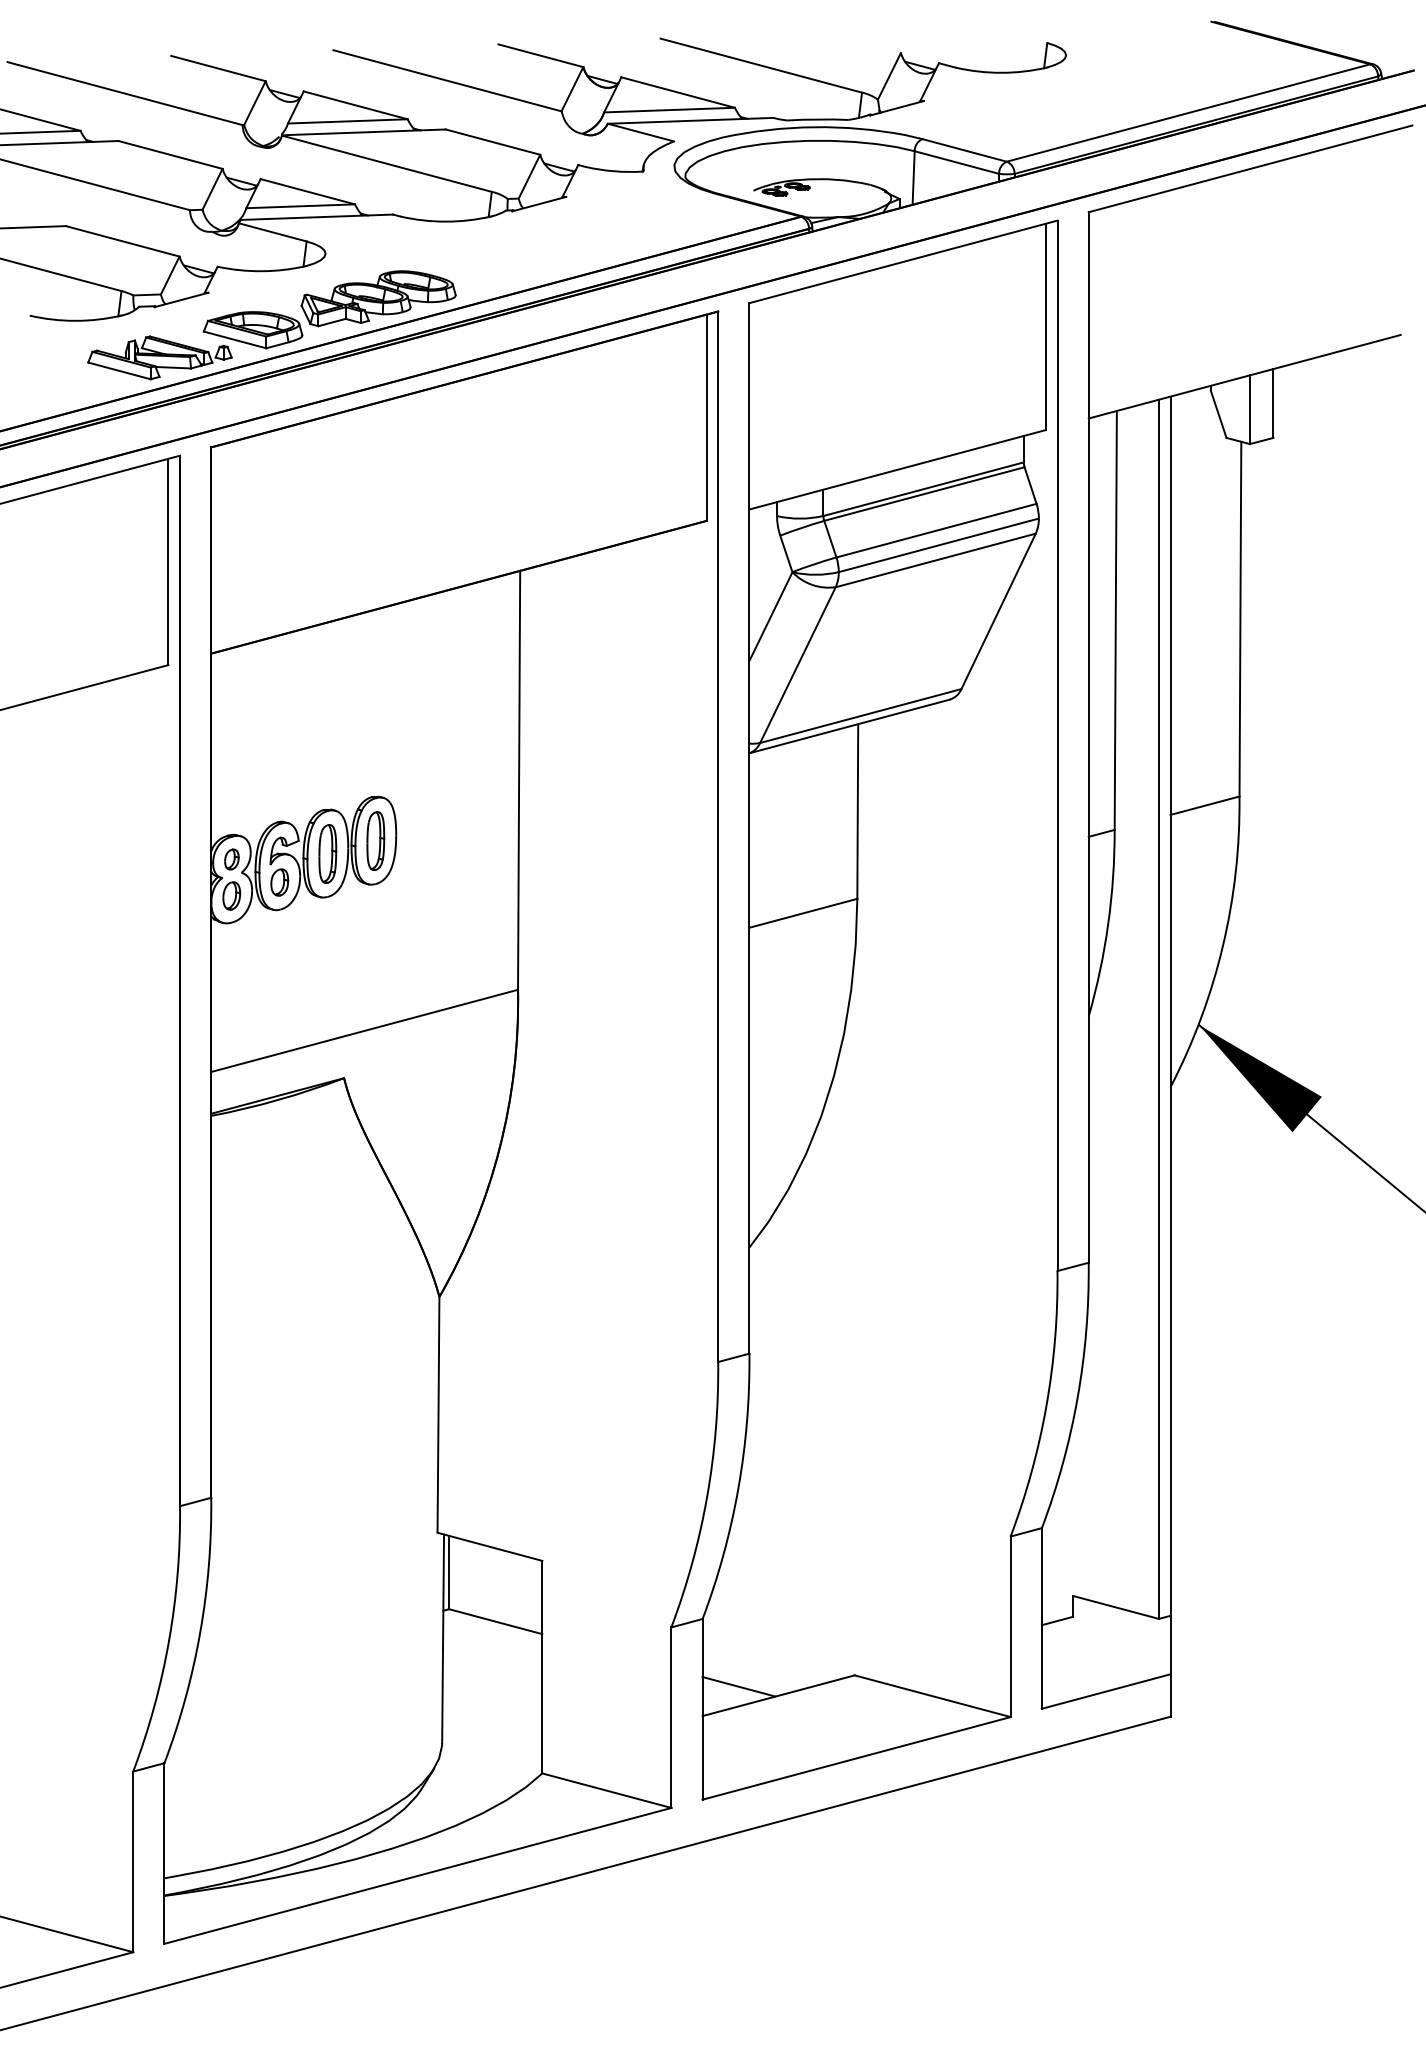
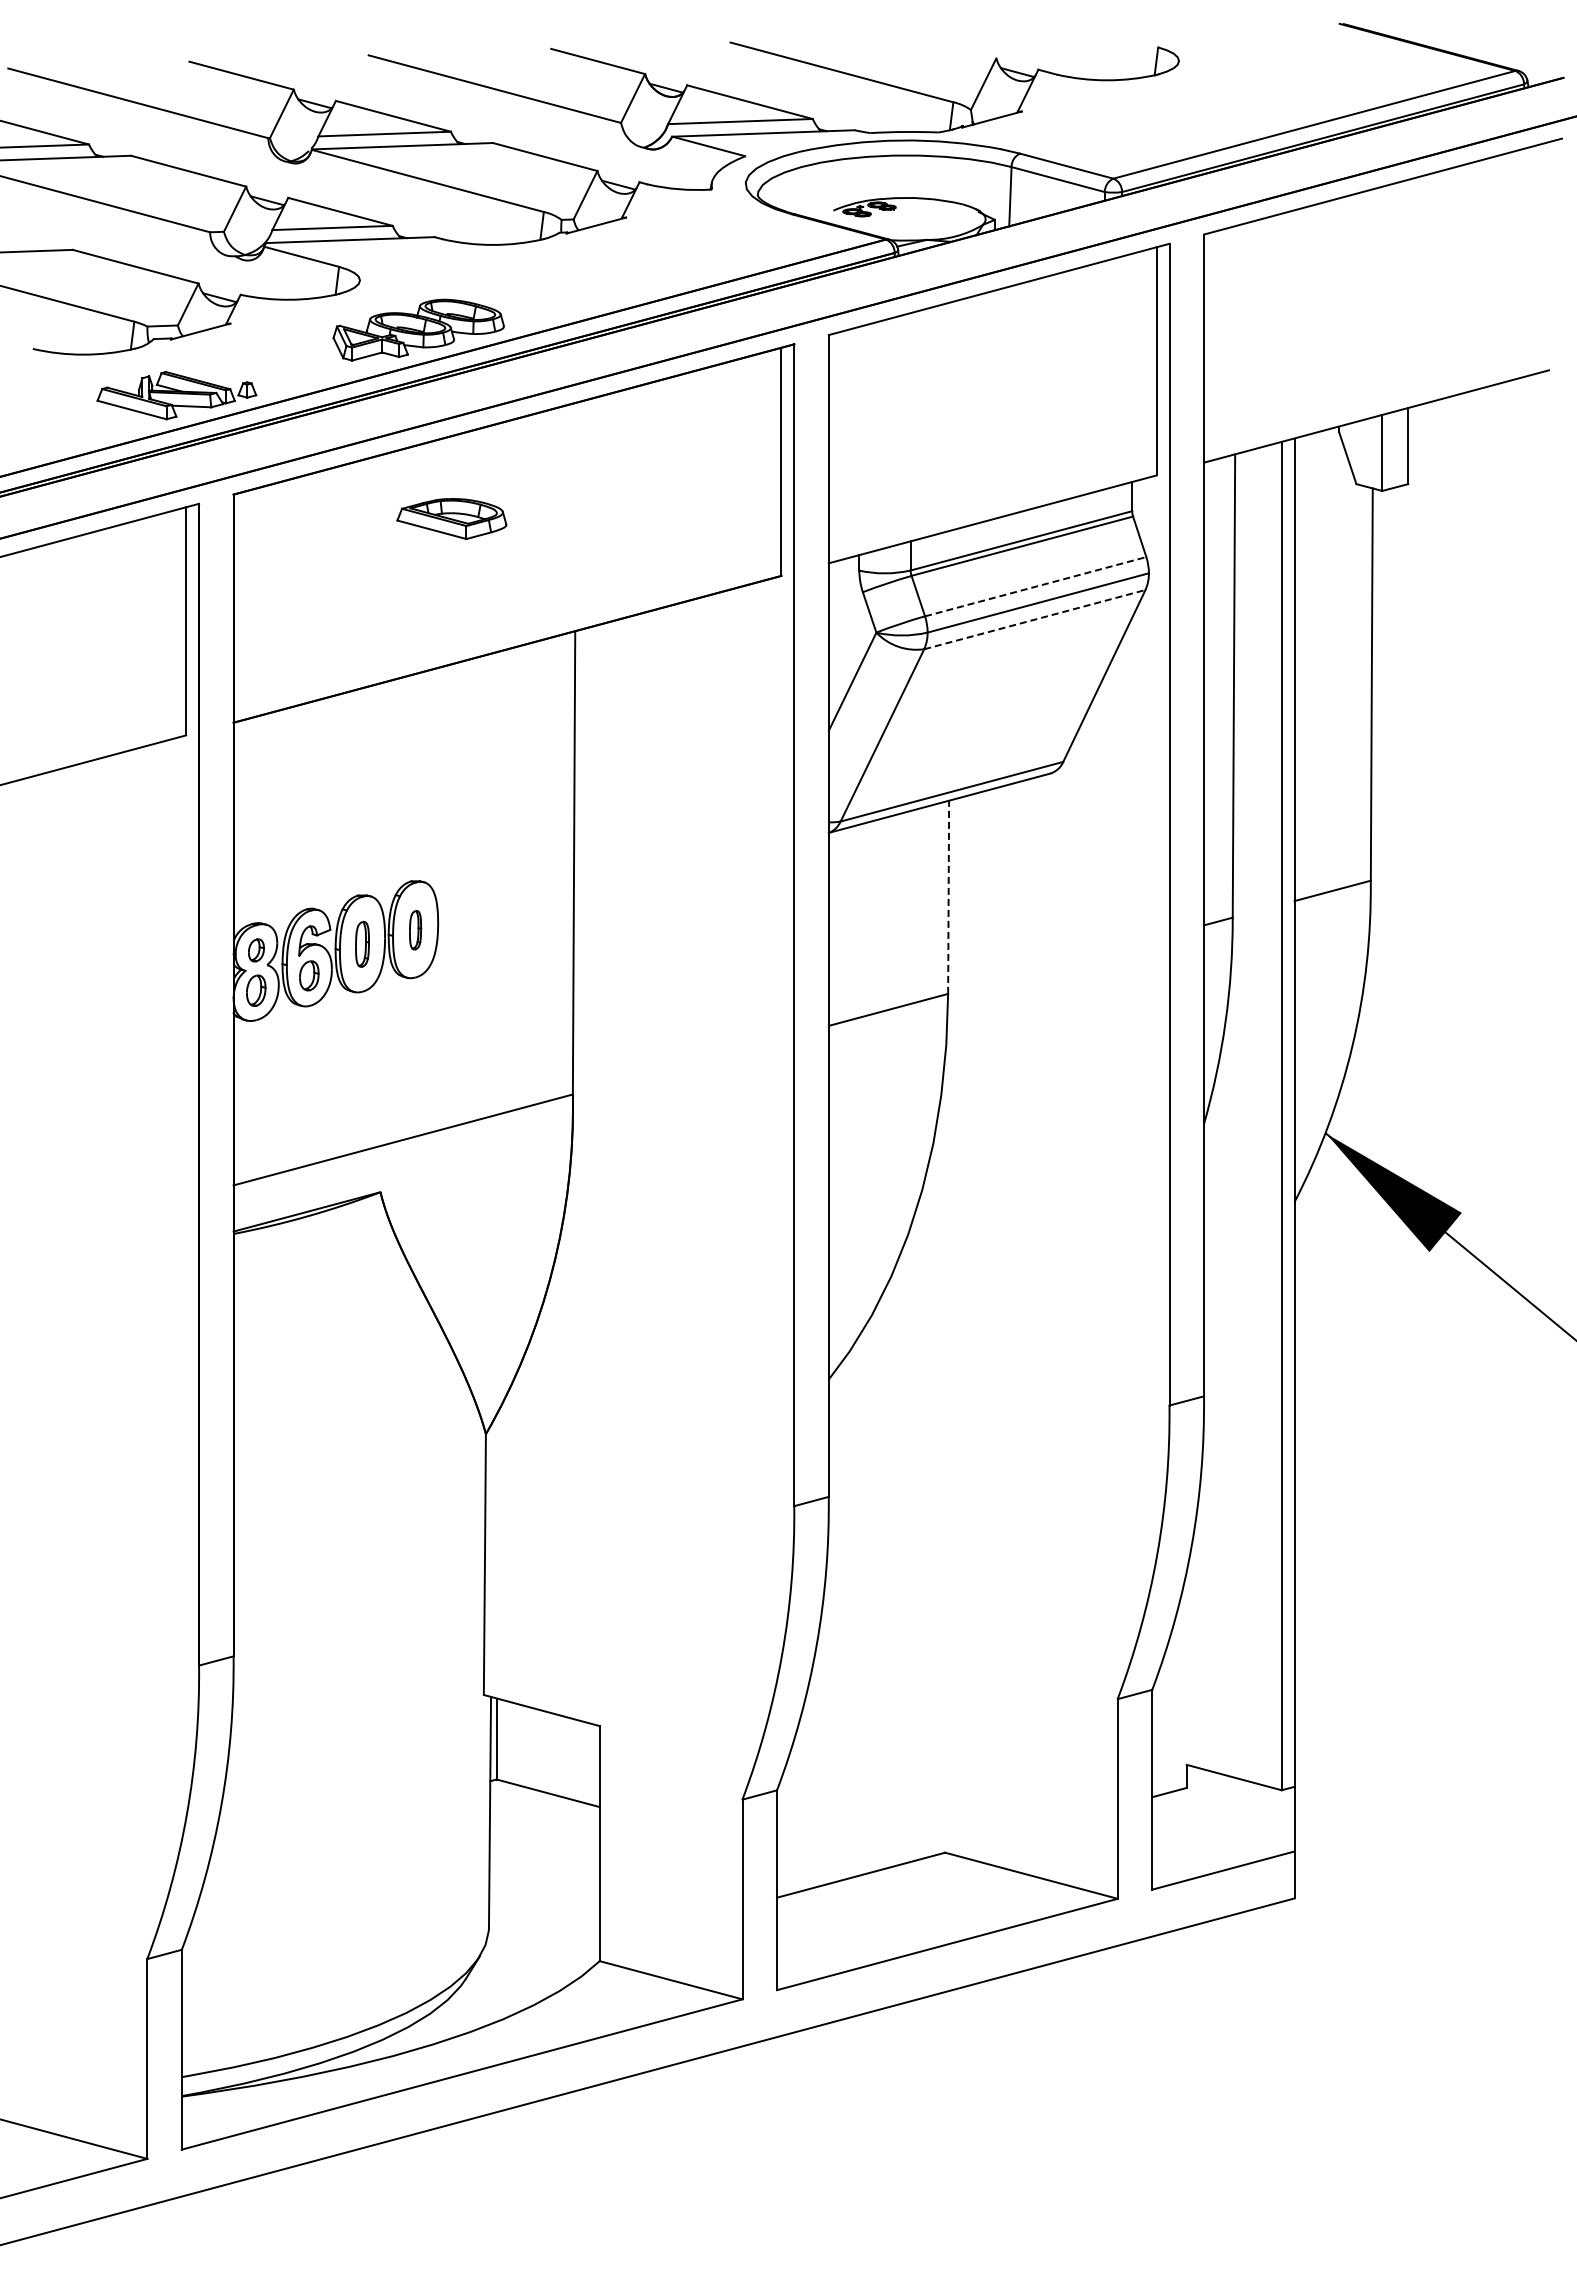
part: (252, 329) -> (451, 518), moved
line: (936, 530) -> (1035, 586), solid -> dashed
line: (935, 560) -> (1034, 619), solid -> dashed
line: (857, 811) -> (948, 897), solid -> dashed
part: (375, 841) -> (415, 930), size x0.6
part: (327, 854) -> (362, 944), size x0.7
line: (738, 1686) -> (816, 1865), removed

